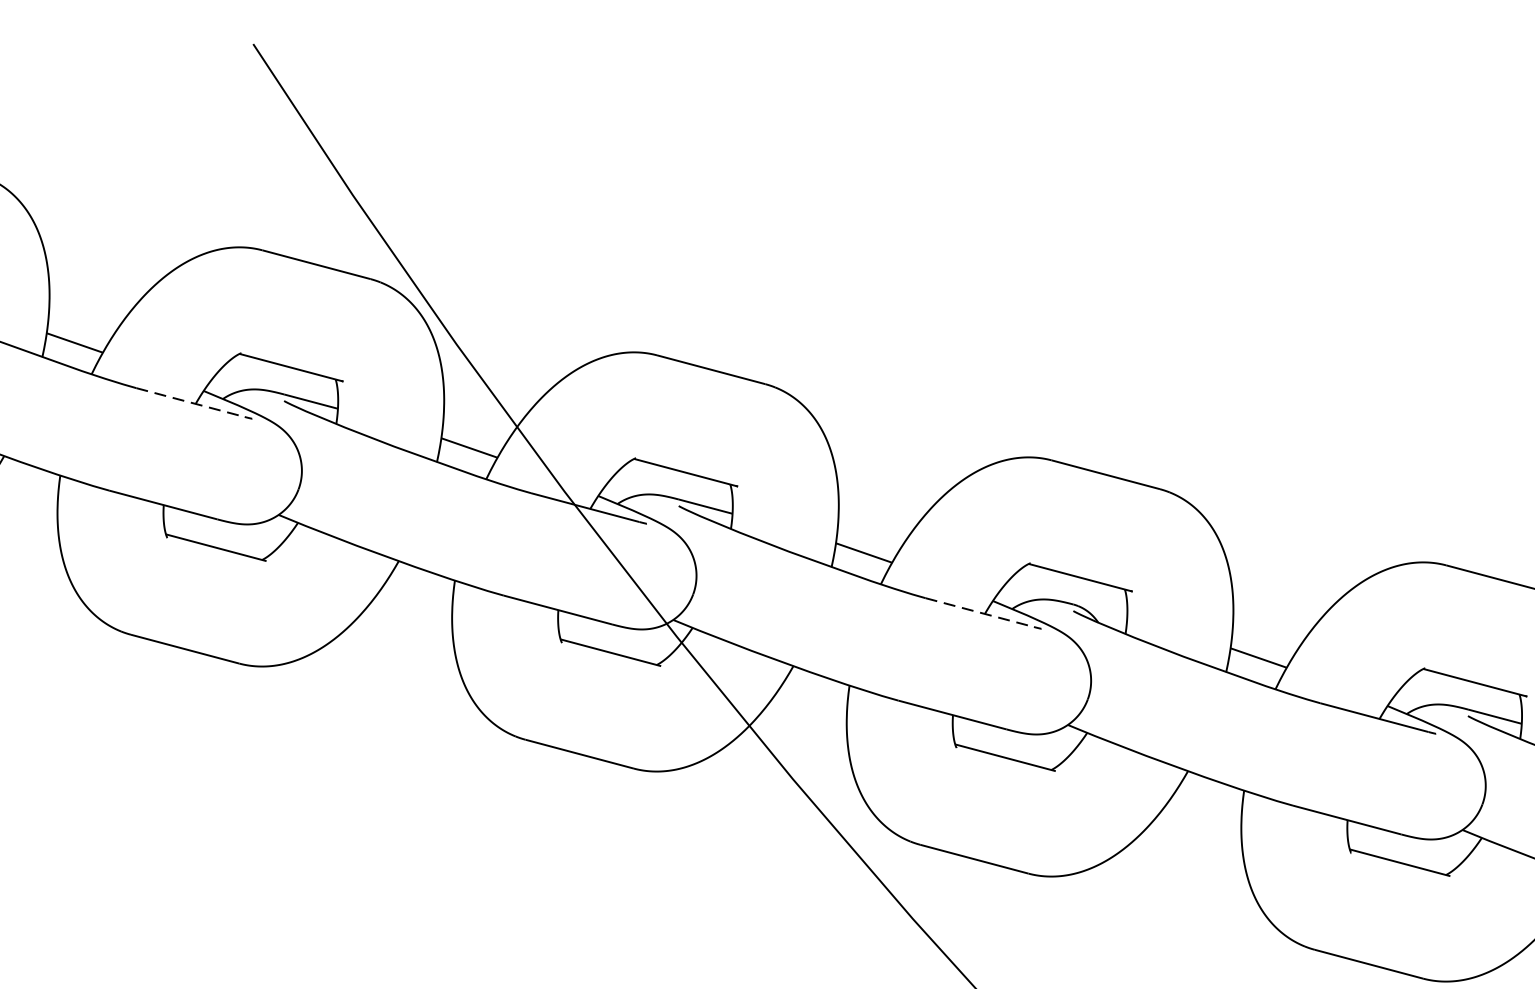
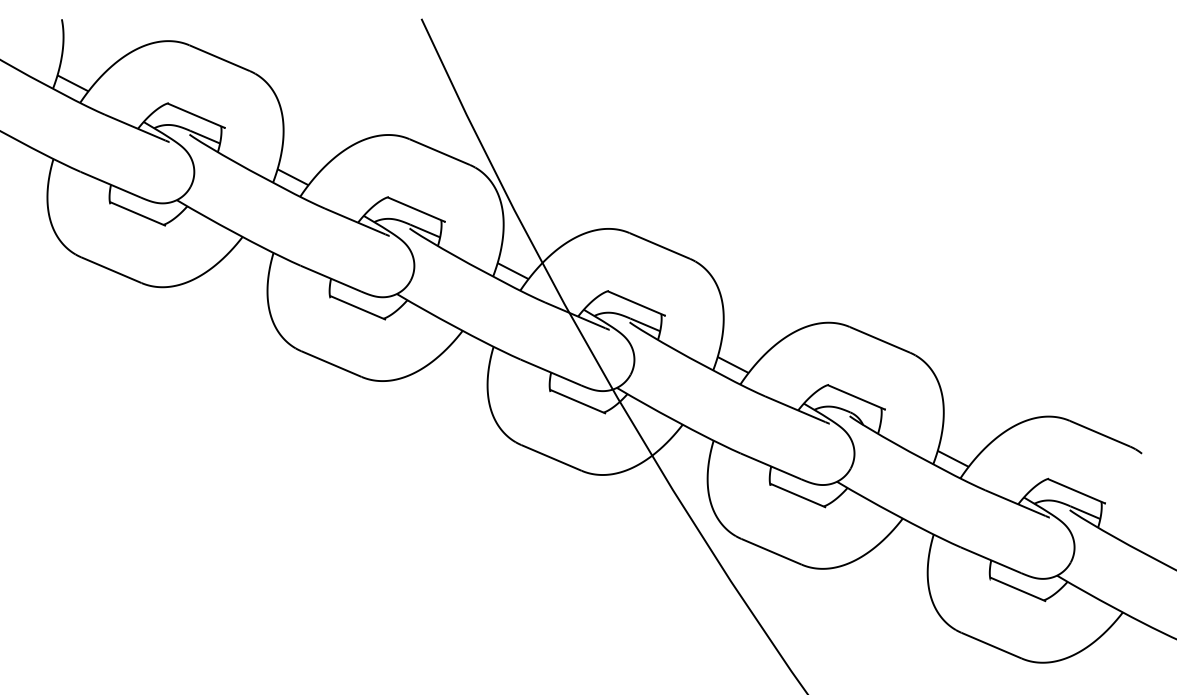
line: (191, 402) -> (355, 221), dashed -> solid
line: (980, 612) -> (795, 409), dashed -> solid

